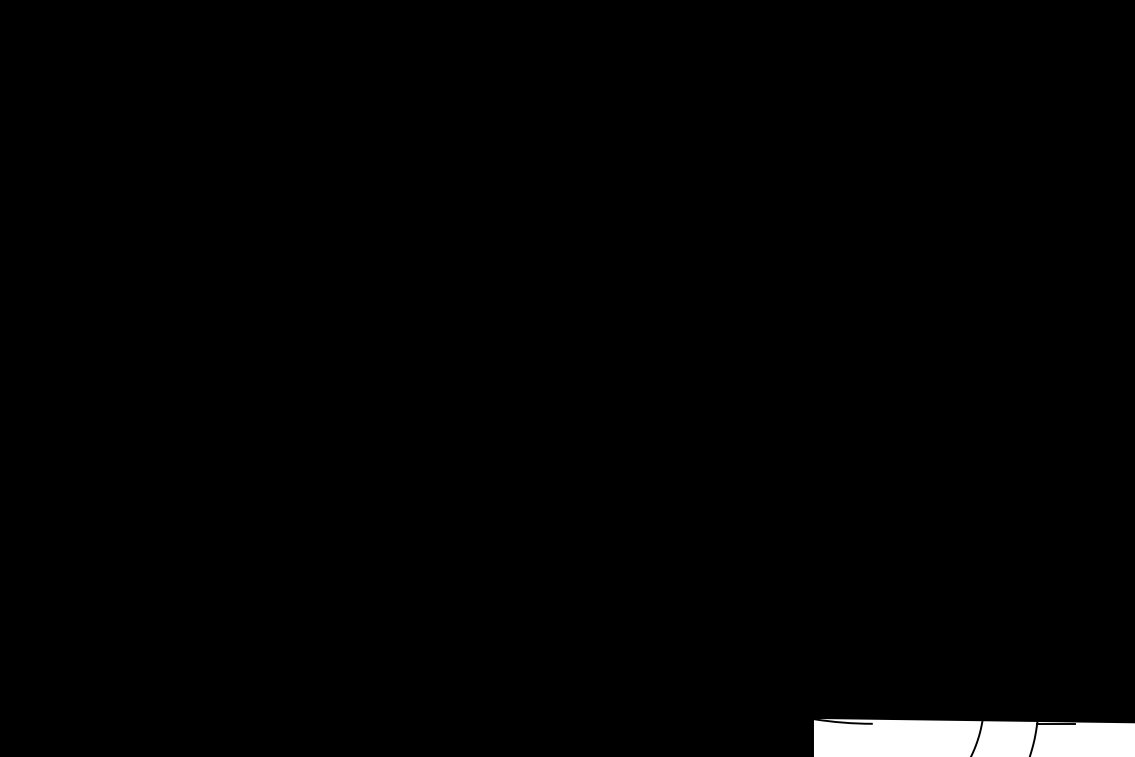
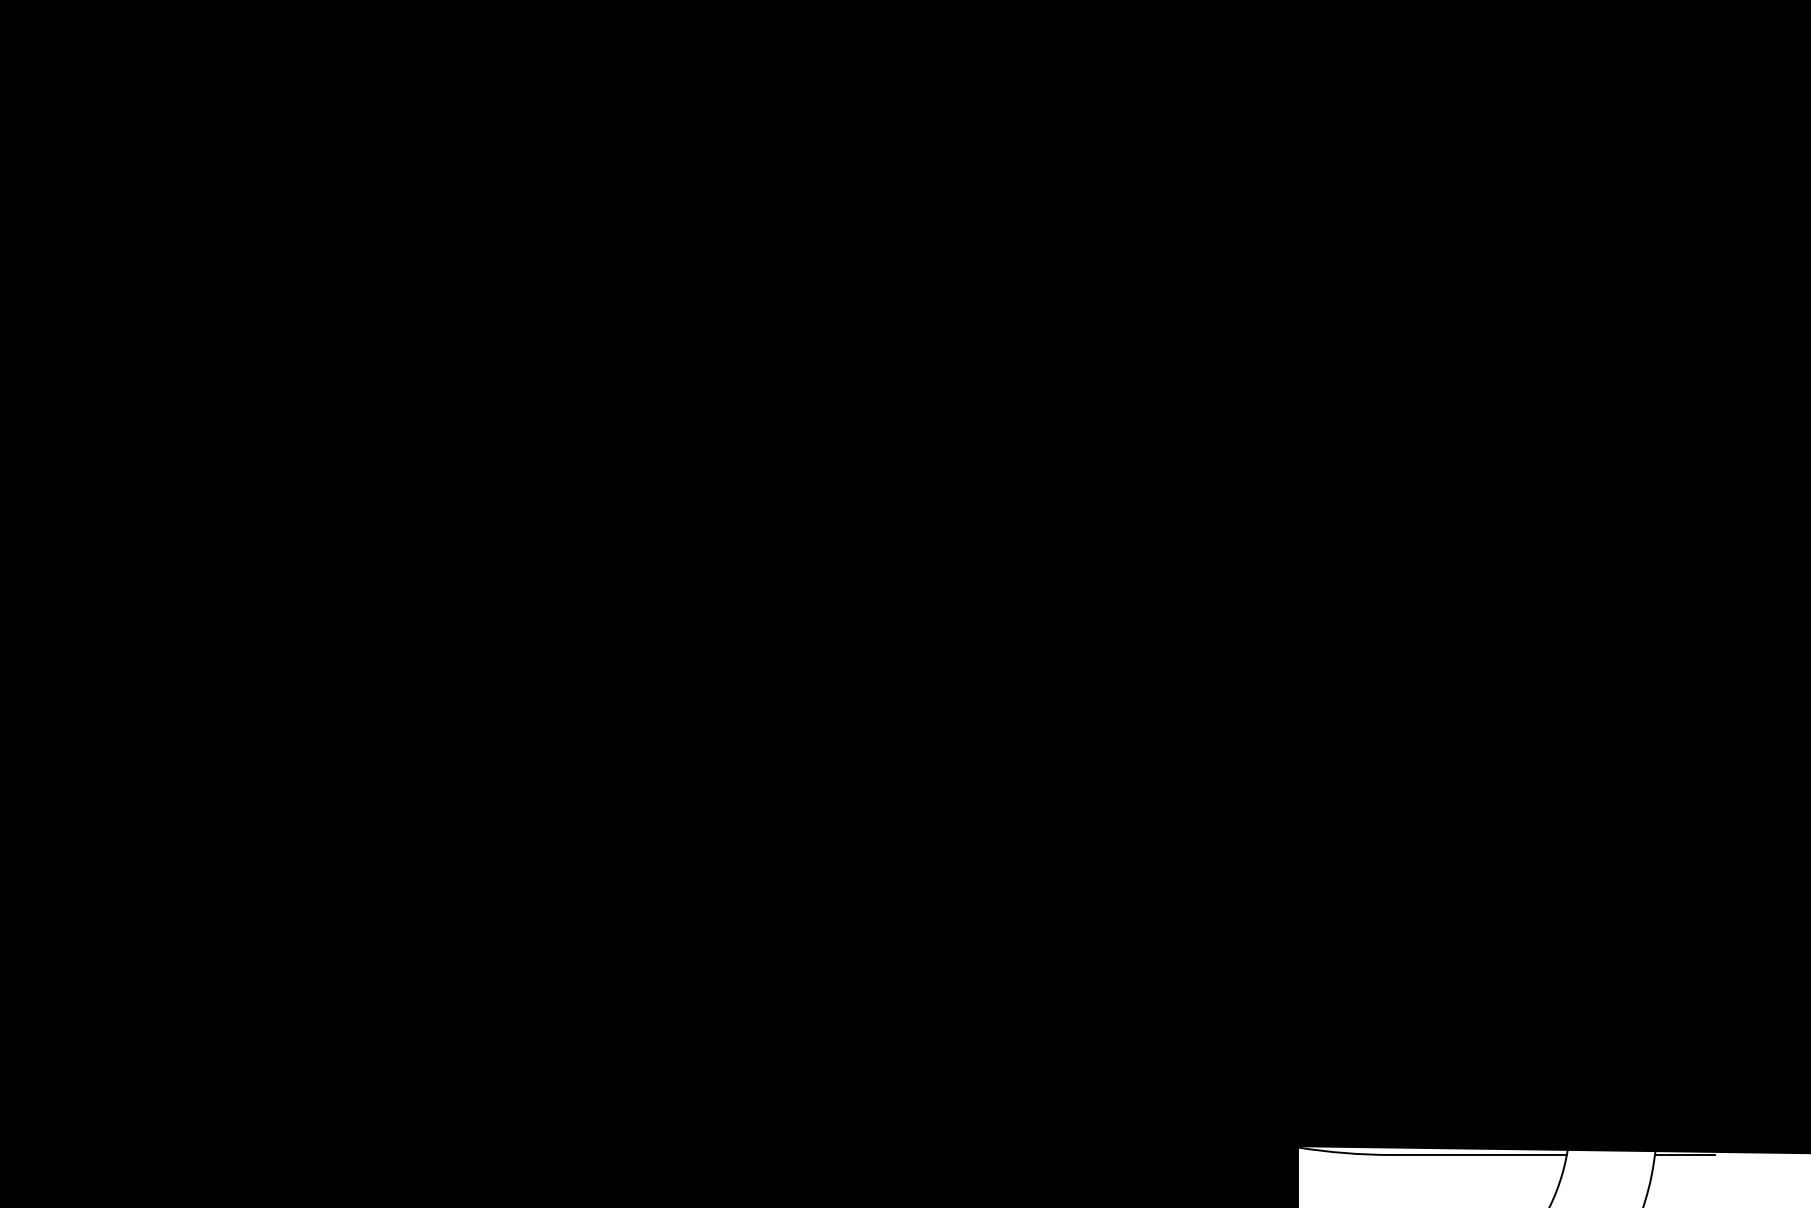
line: (926, 723) -> (1478, 1154), added

